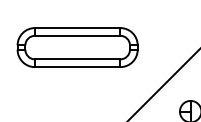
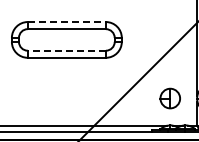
line: (78, 28) -> (67, 22), solid -> dashed
line: (77, 59) -> (66, 50), solid -> dashed

